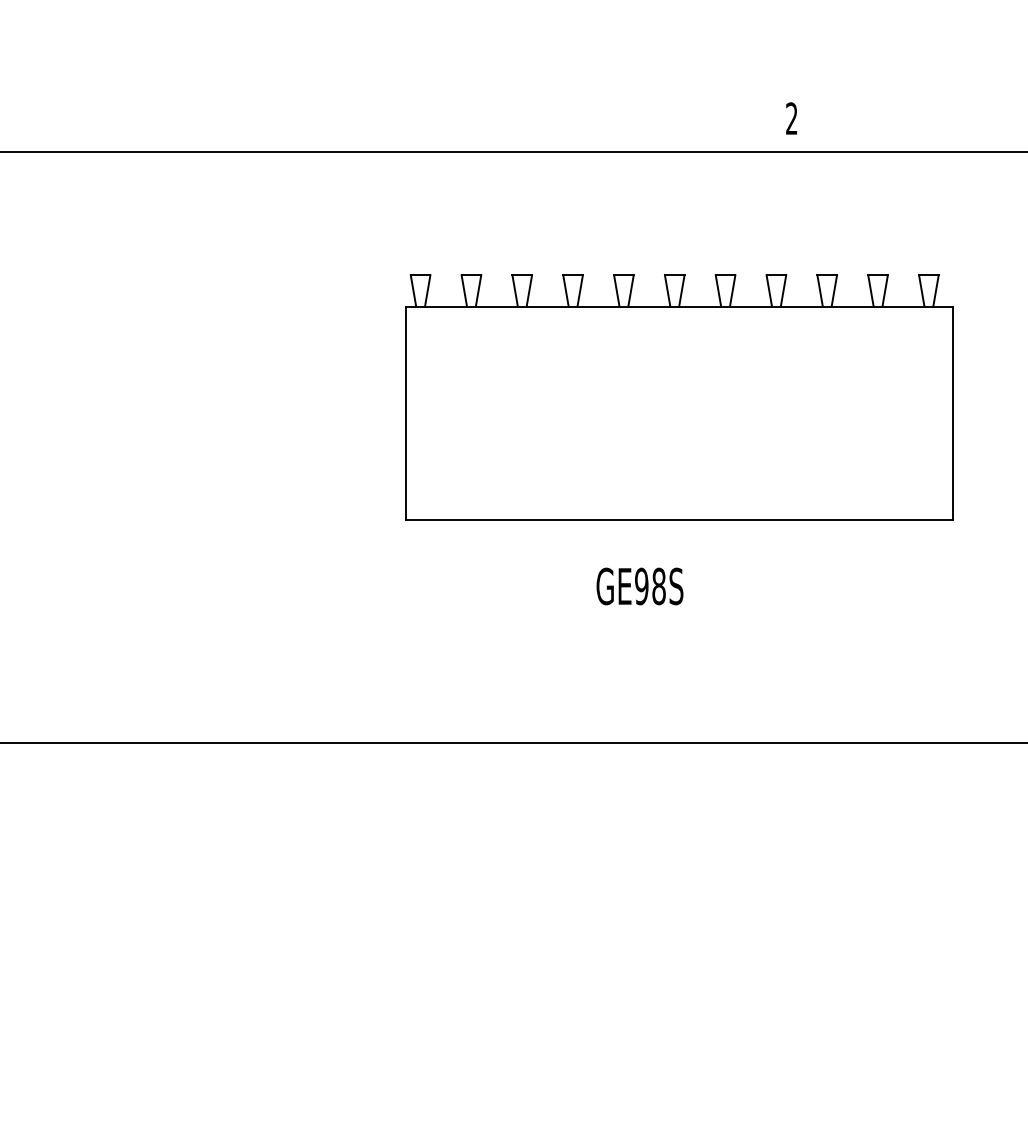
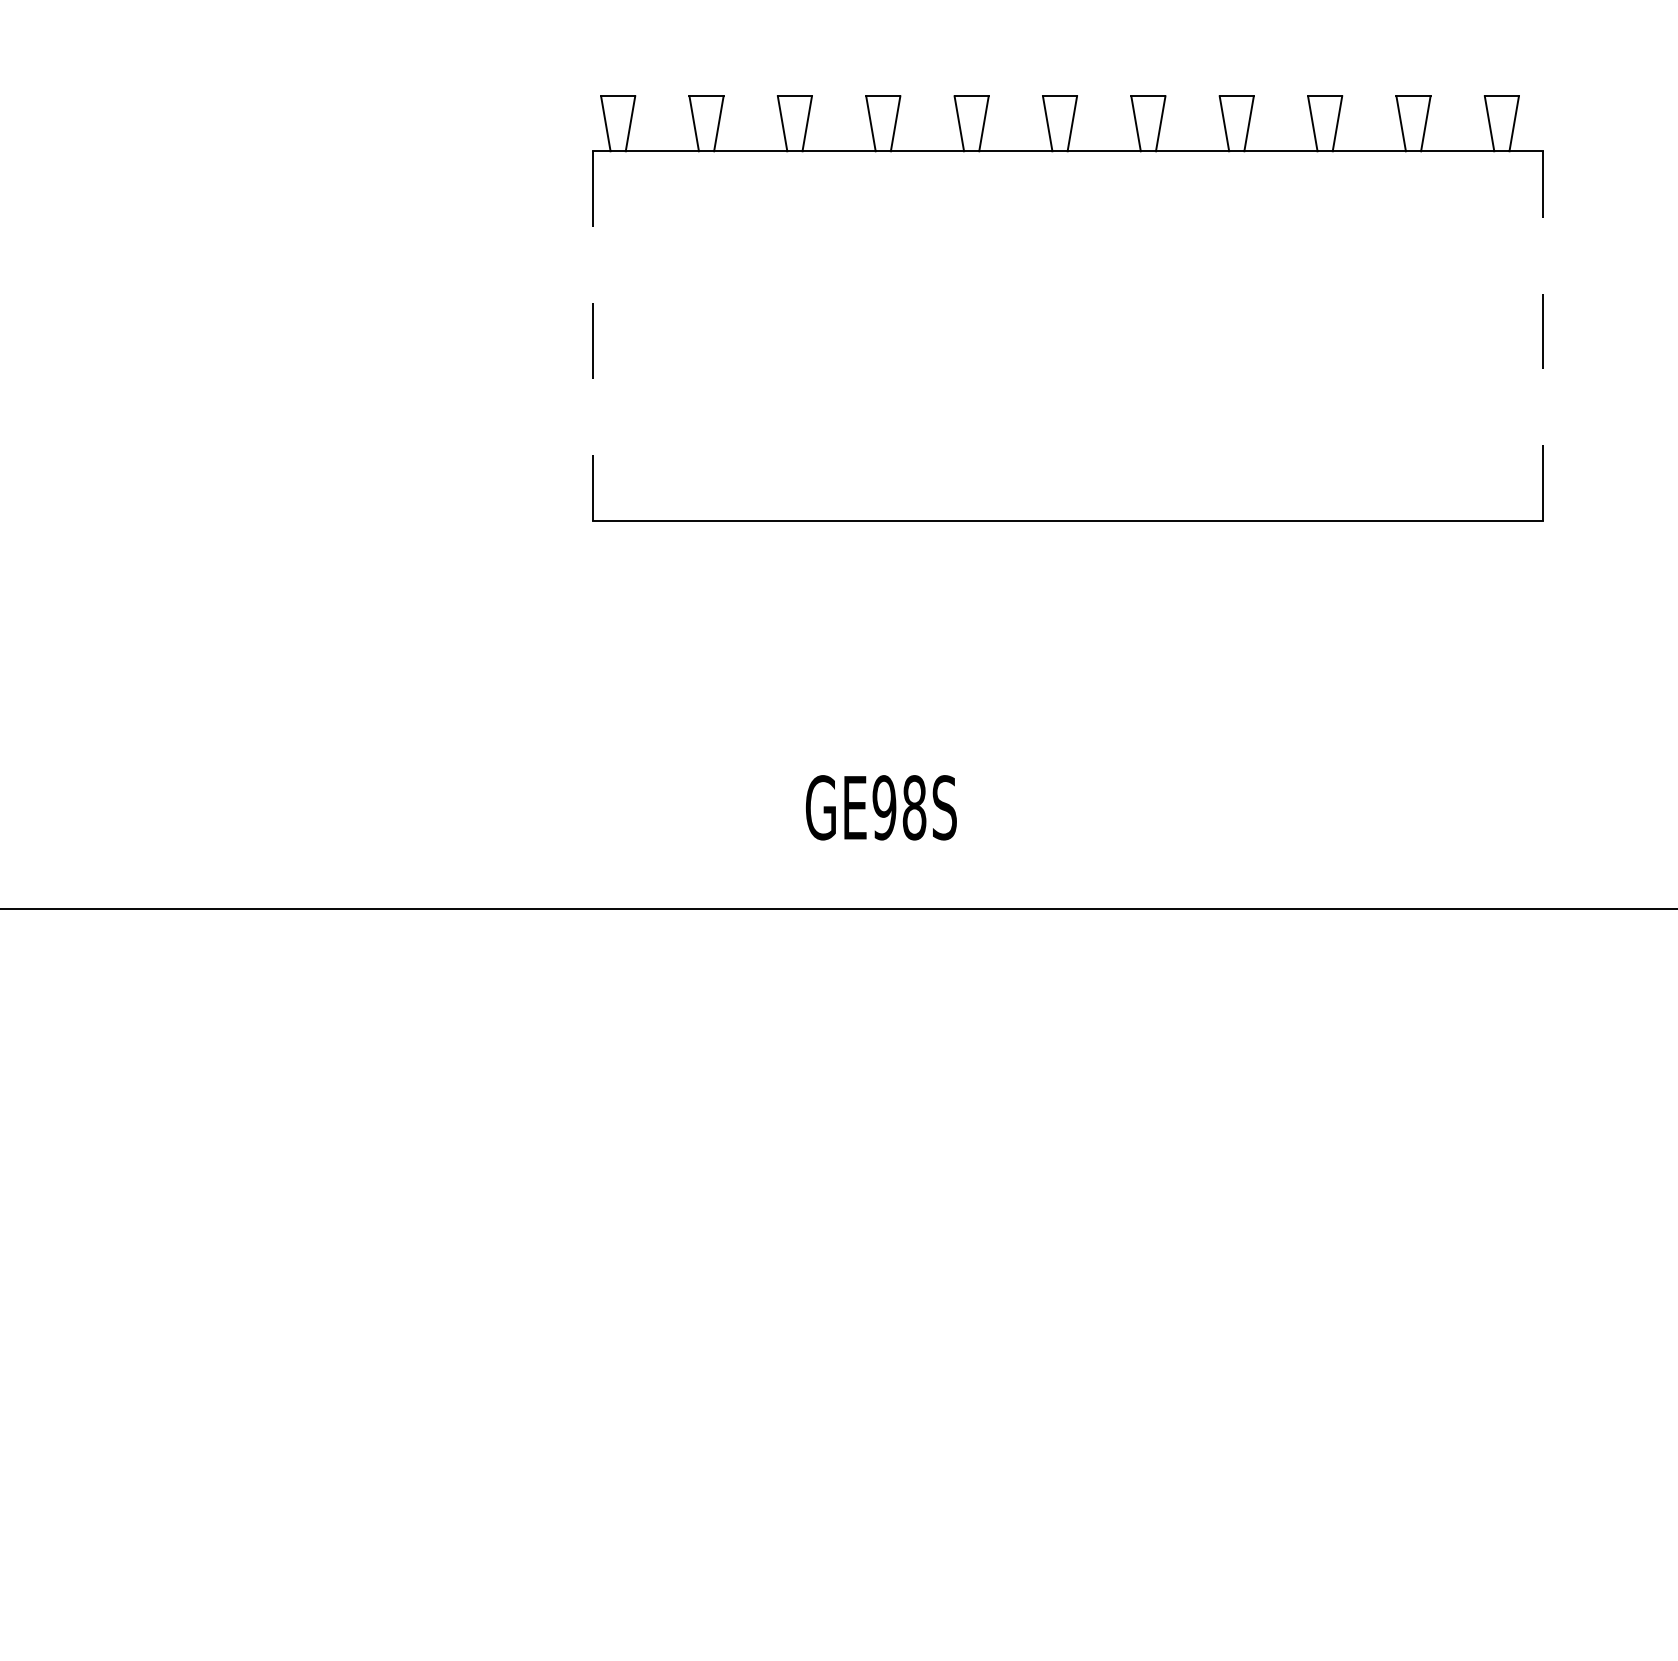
line: (952, 412) -> (1542, 334), solid -> dashed
line: (405, 413) -> (591, 336), solid -> dashed
text: (639, 586) -> (880, 807), moved

